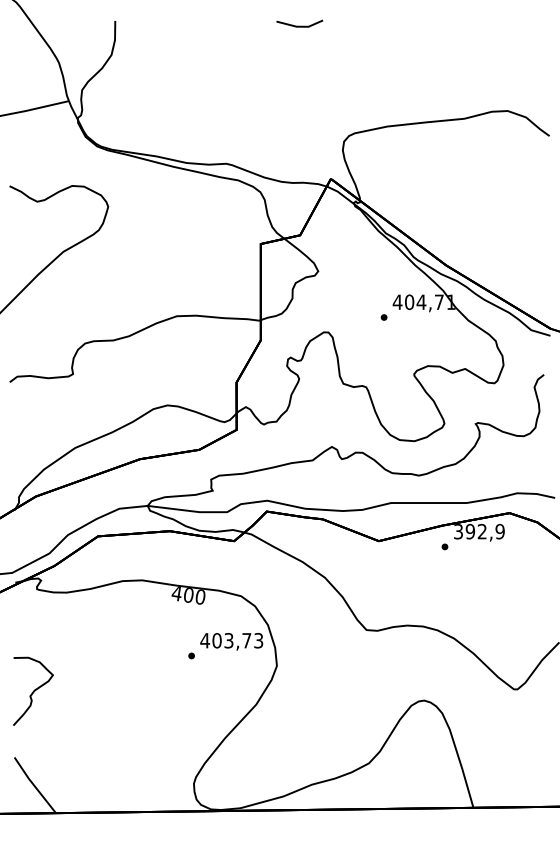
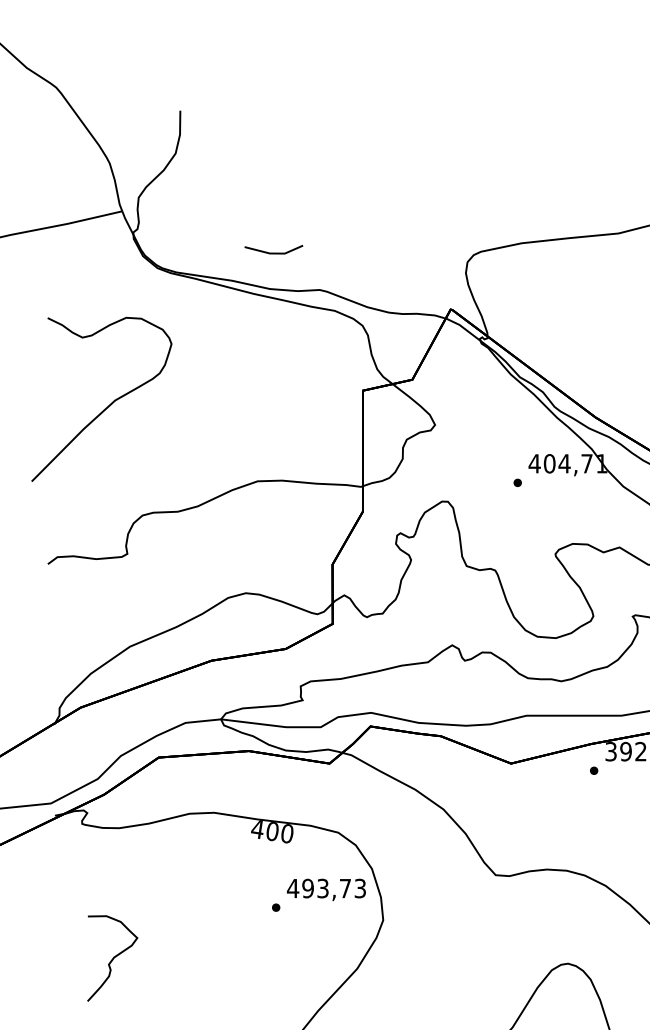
line: (299, 25) -> (273, 251), moved
text: (216, 640) -> (307, 888), 403,73 -> 493,73
curve: (33, 690) -> (112, 957), moved

